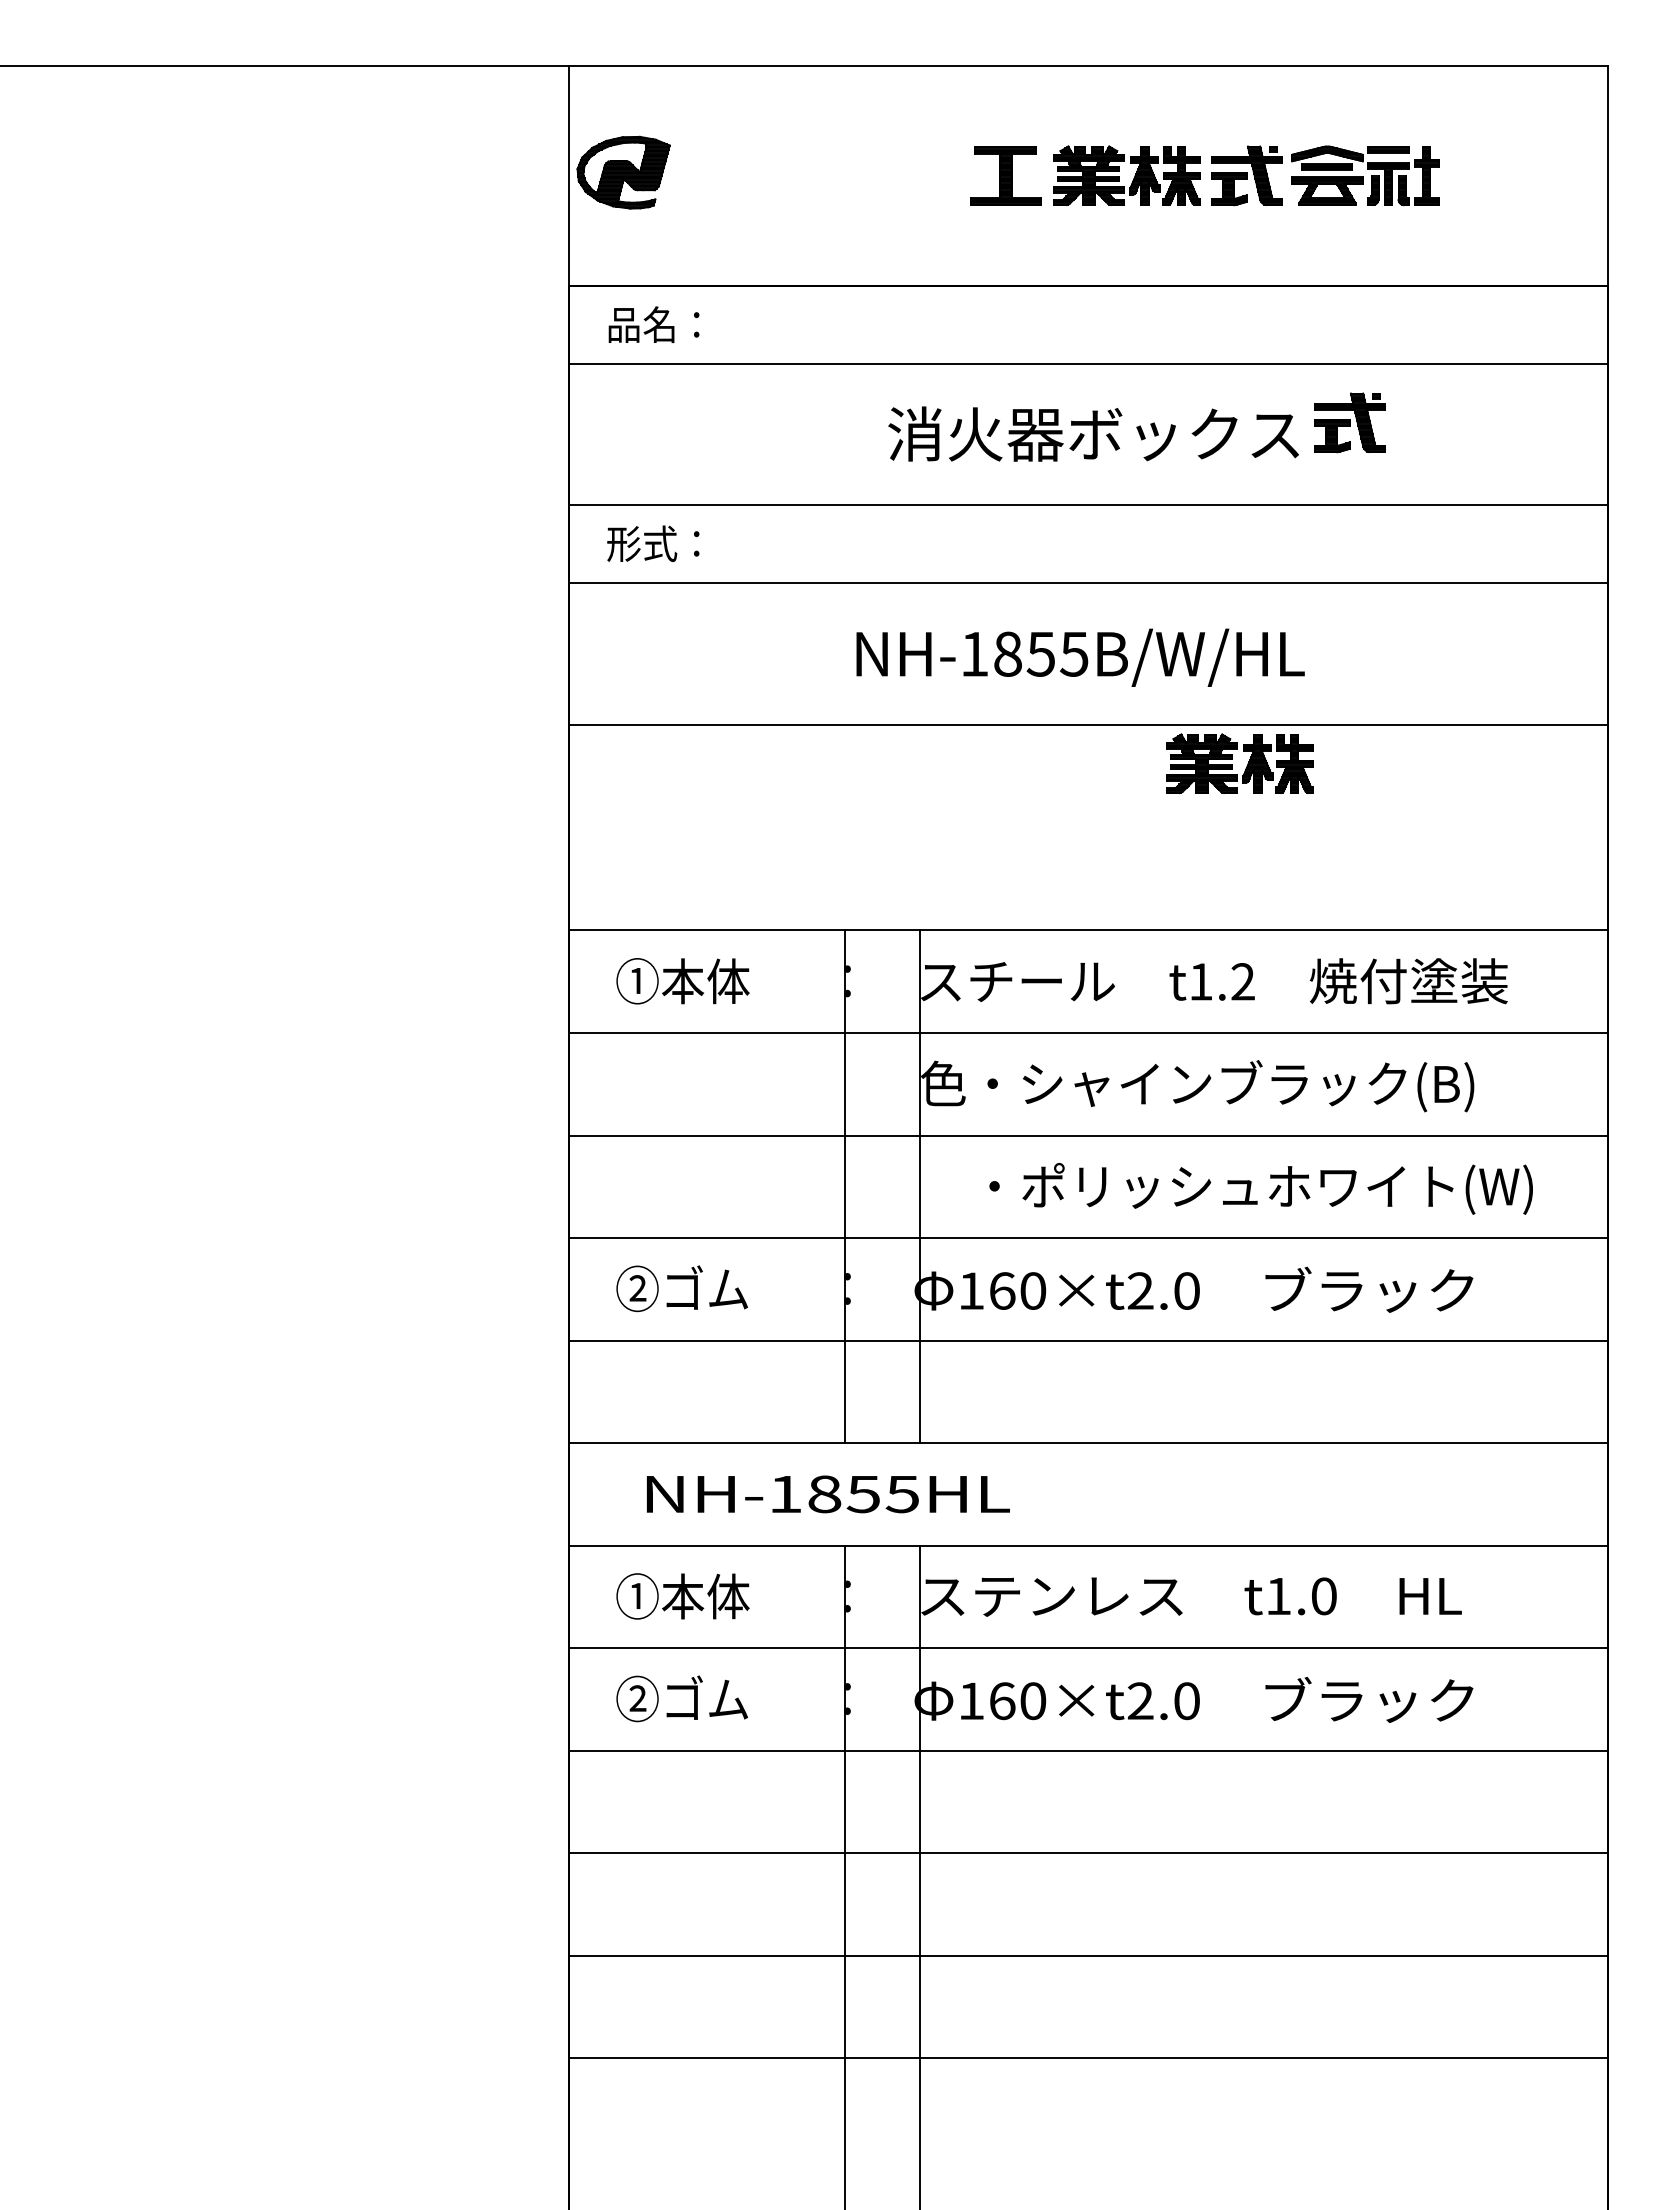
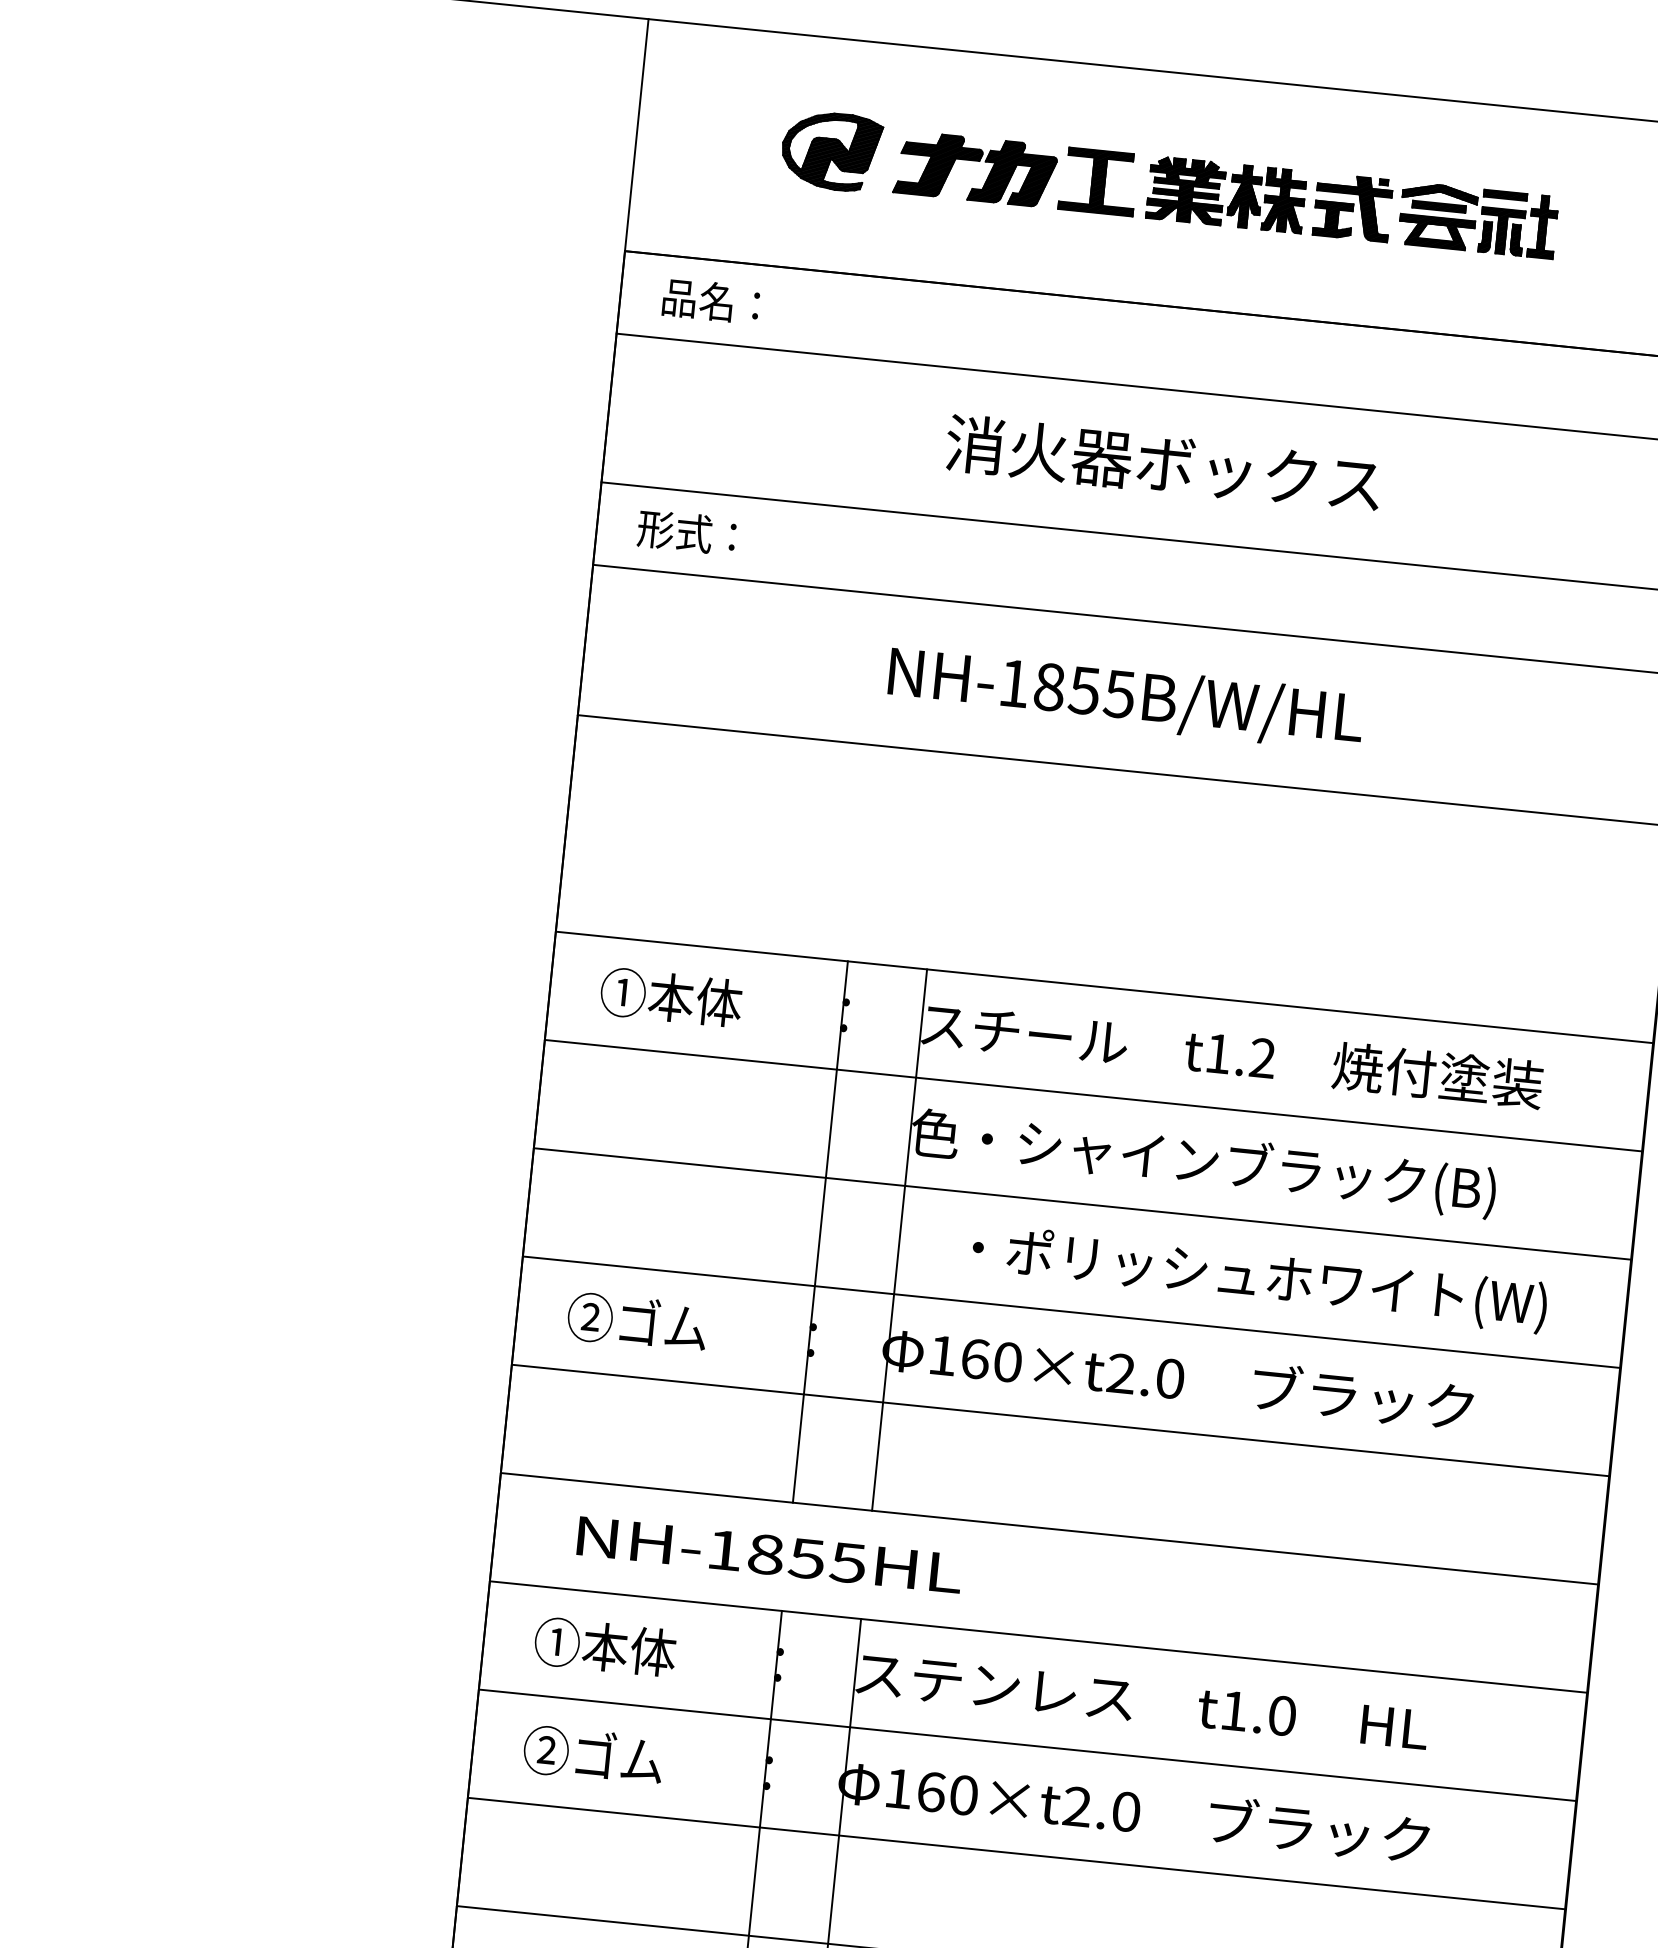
part: (889, 168) -> (976, 161), added
part: (623, 172) -> (831, 151), moved
part: (1349, 422) -> (1435, 479), removed
part: (1232, 764) -> (1274, 827), removed

